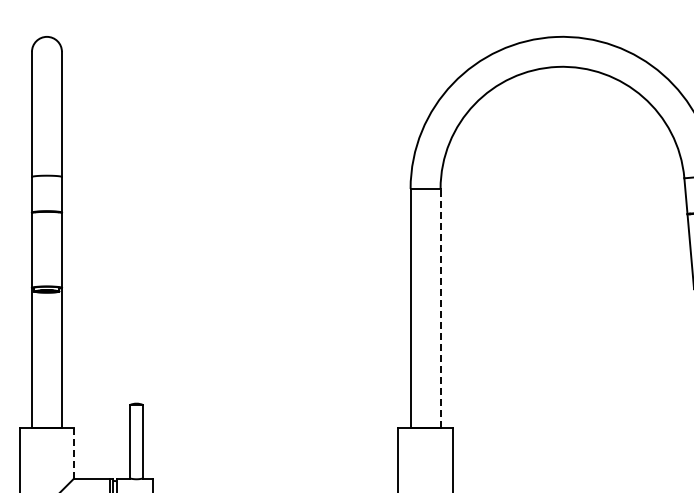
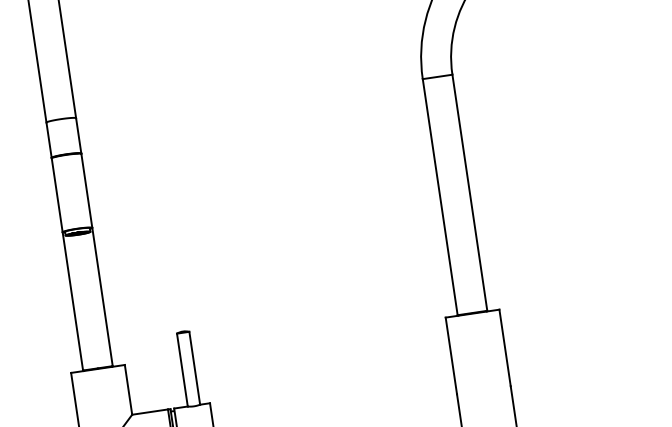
line: (440, 307) -> (469, 192), dashed -> solid
line: (74, 452) -> (128, 388), dashed -> solid

